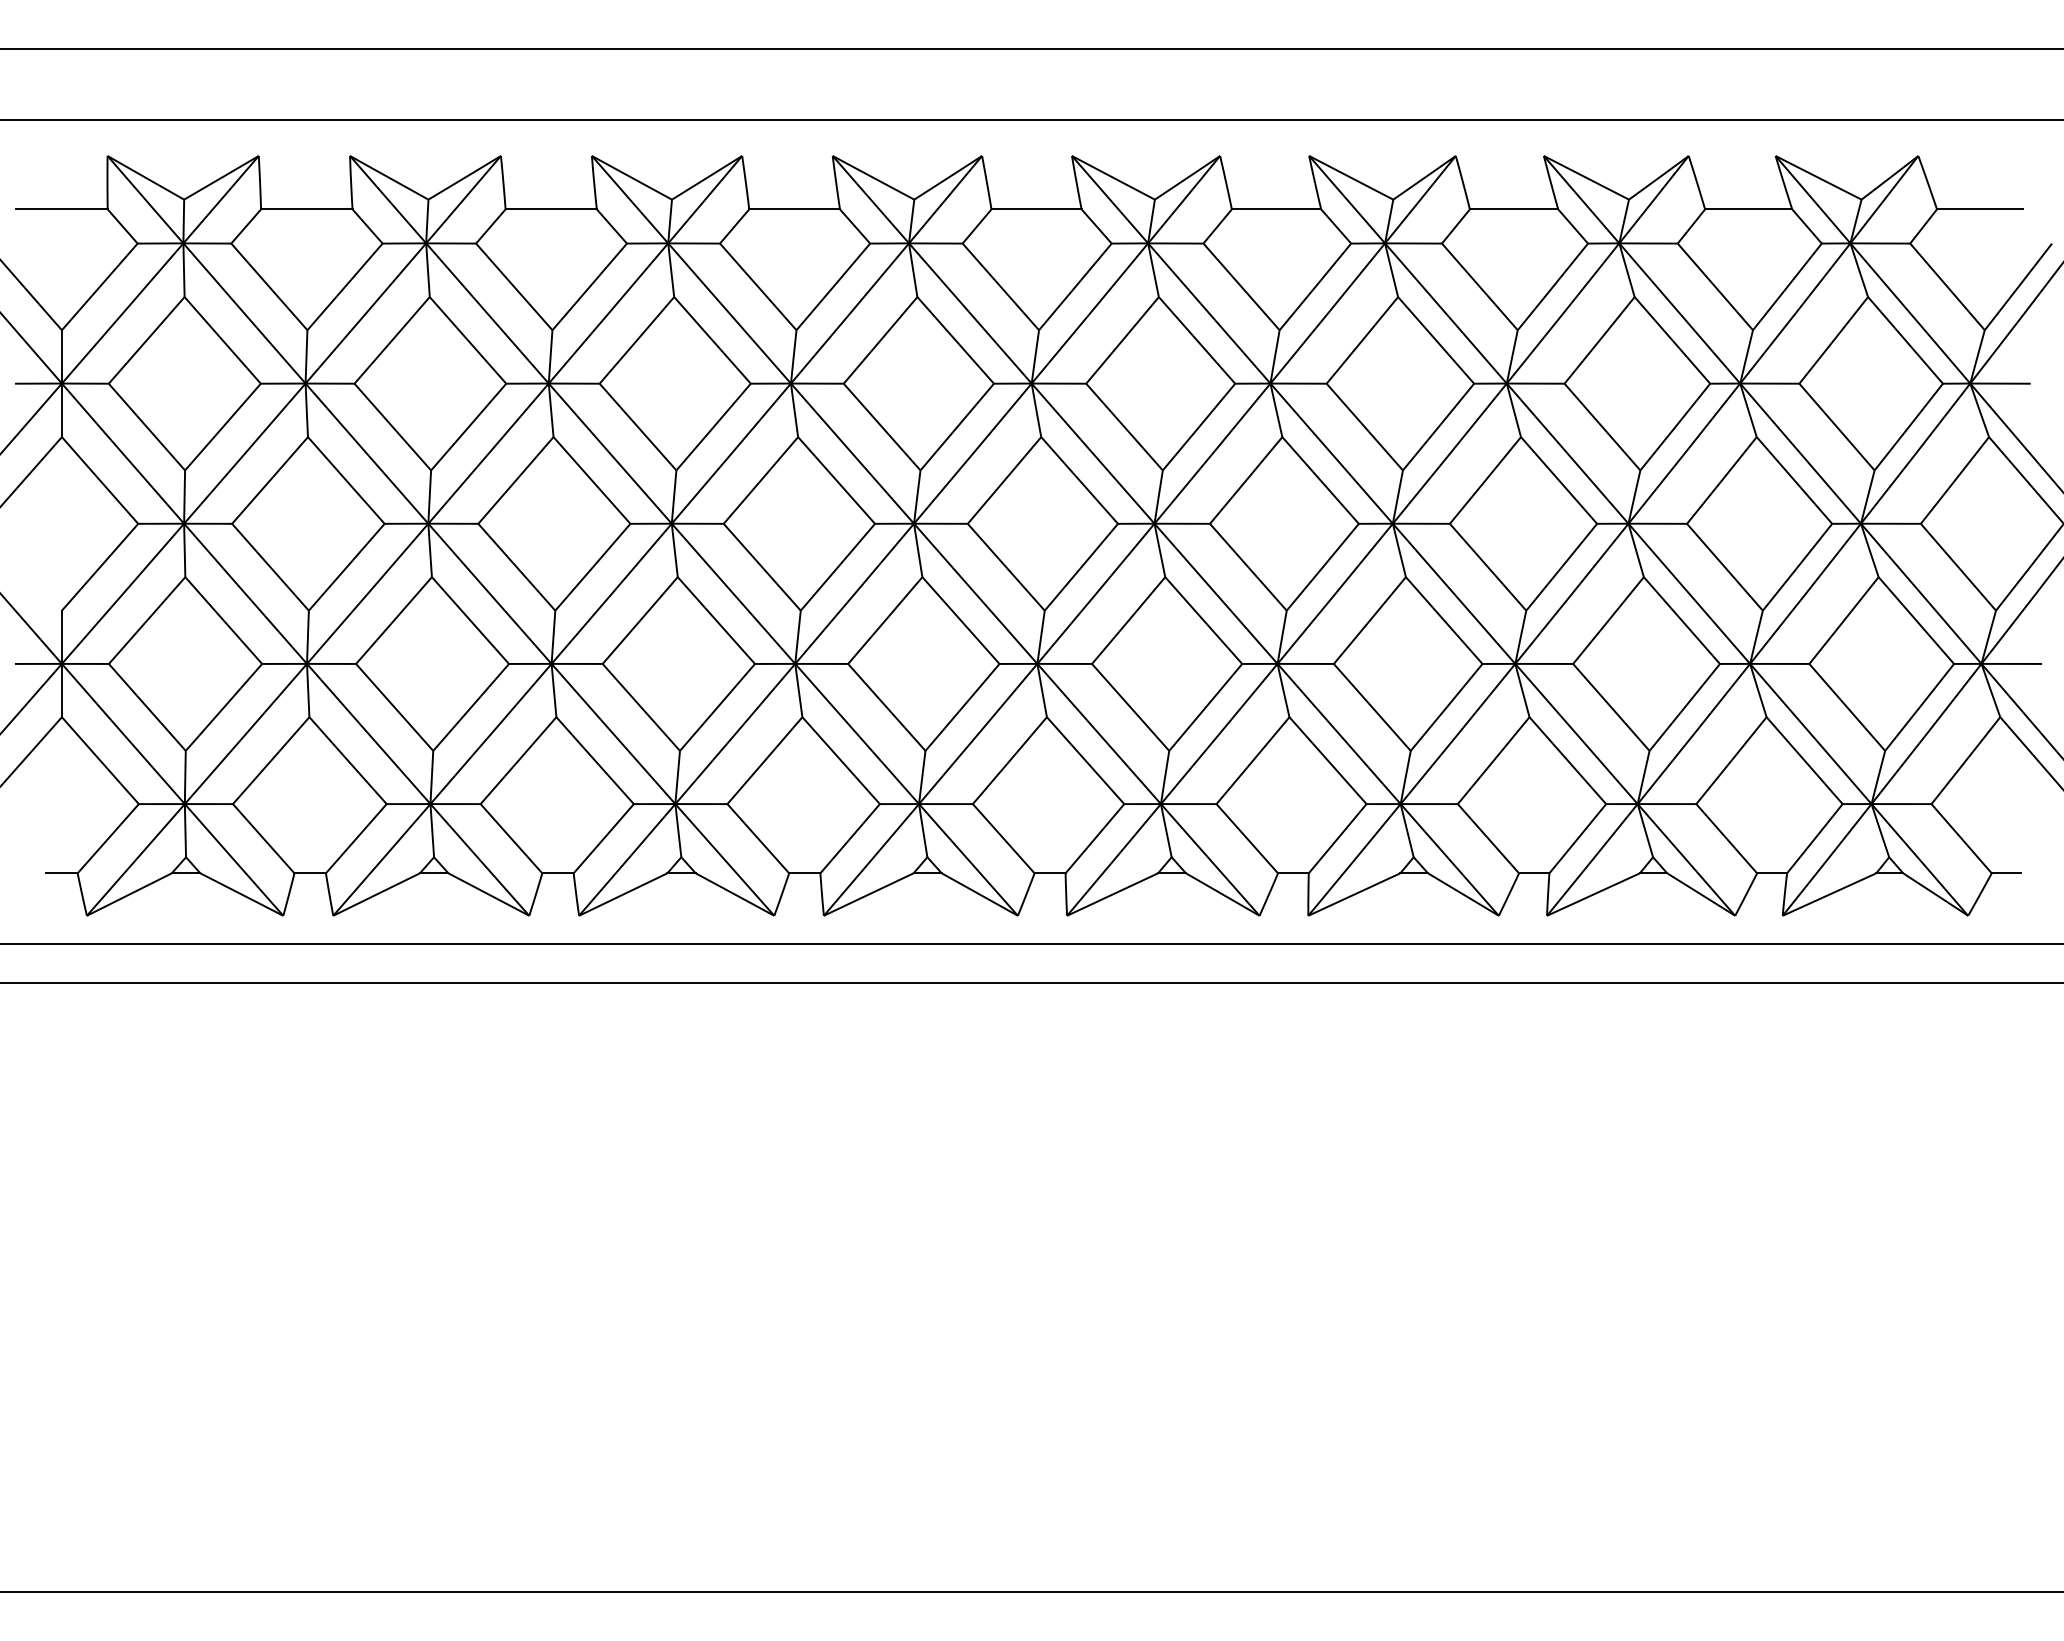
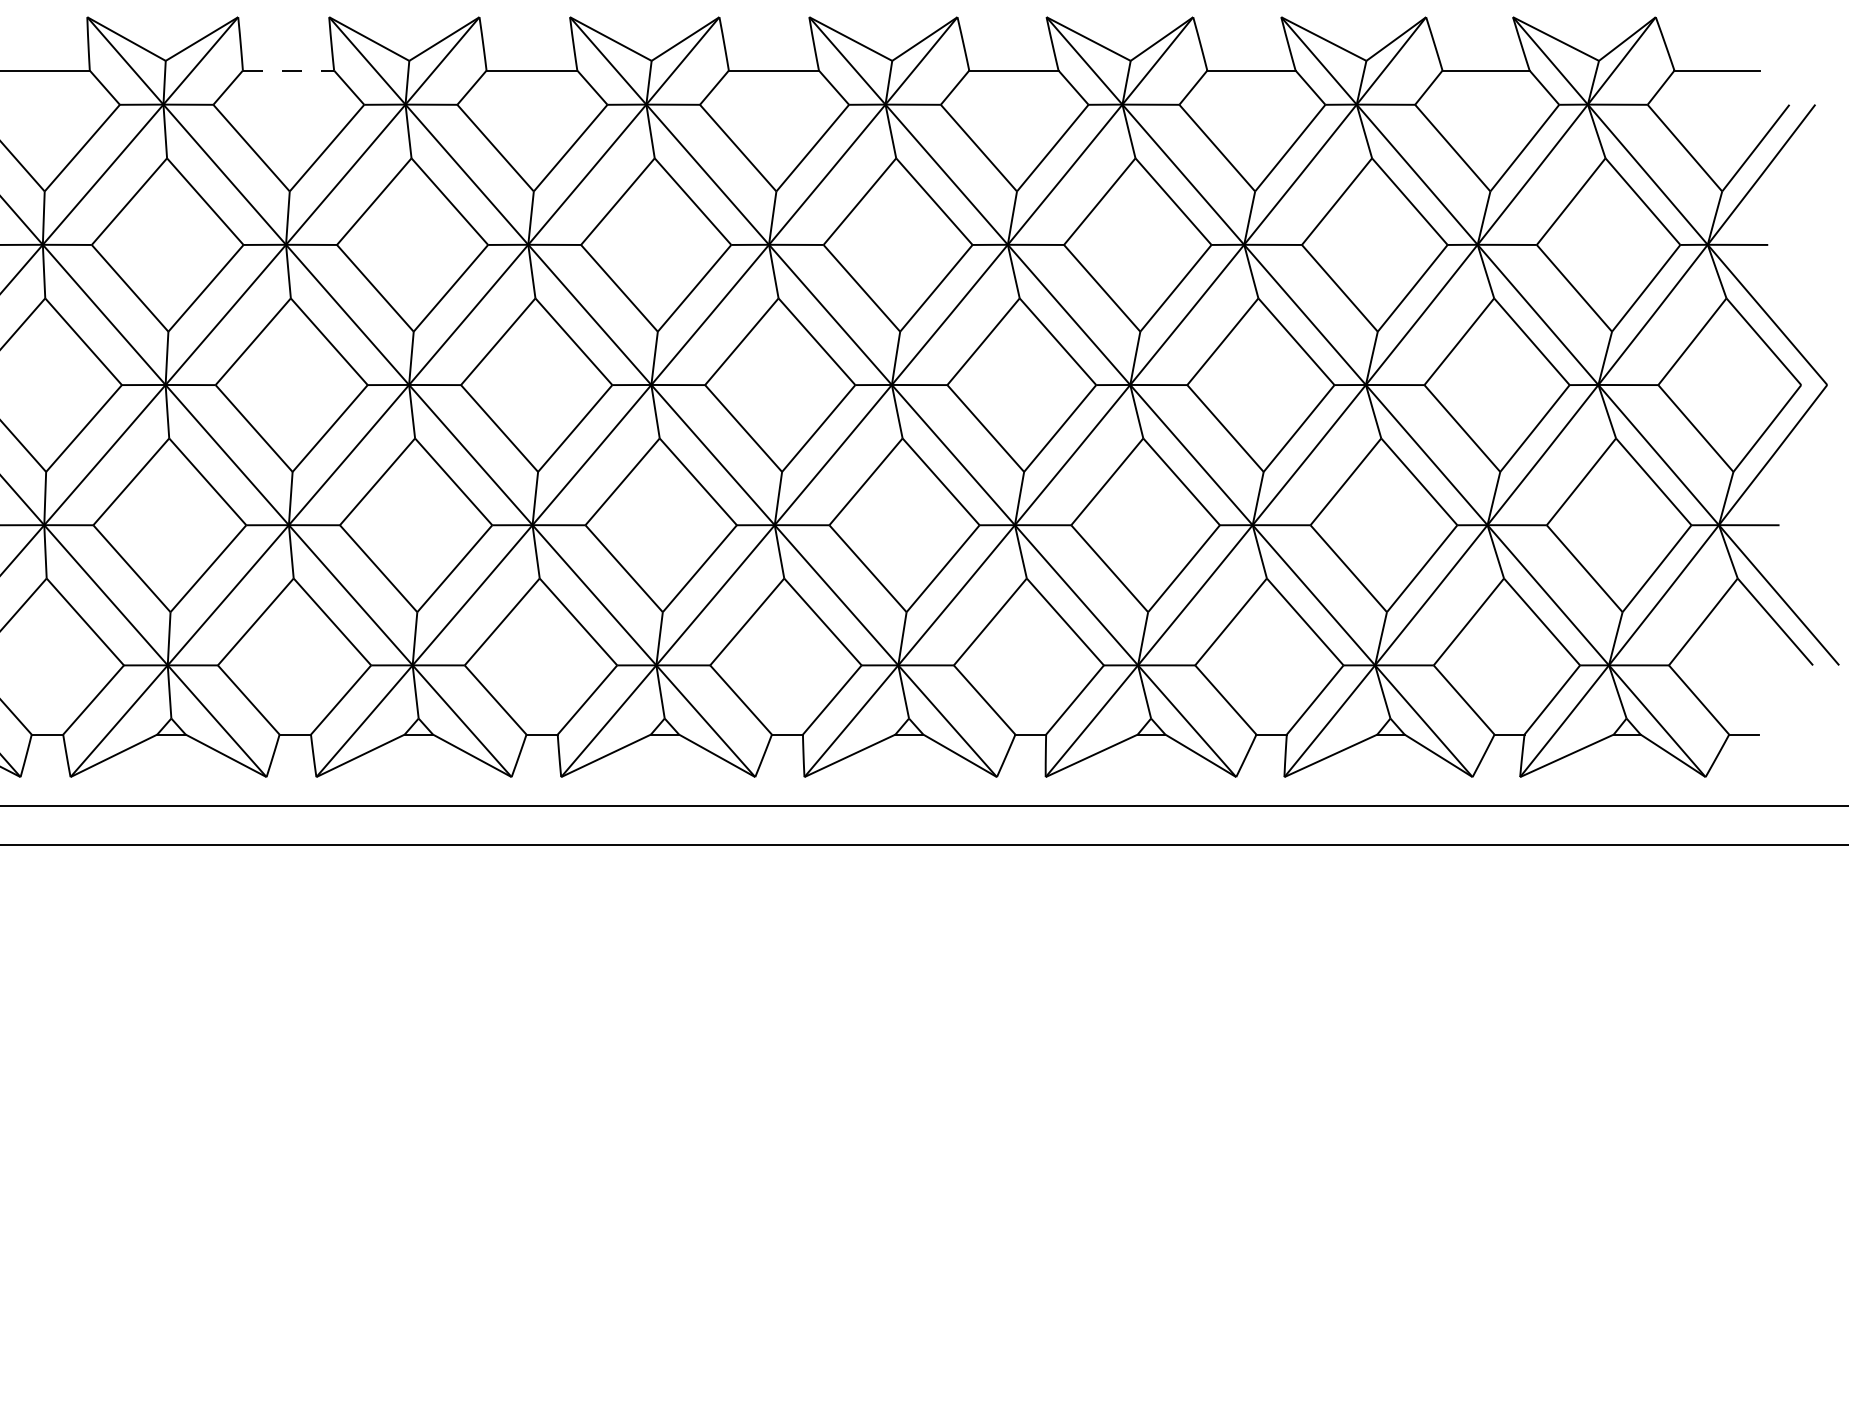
line: (551, 209) -> (288, 70), solid -> dashed

